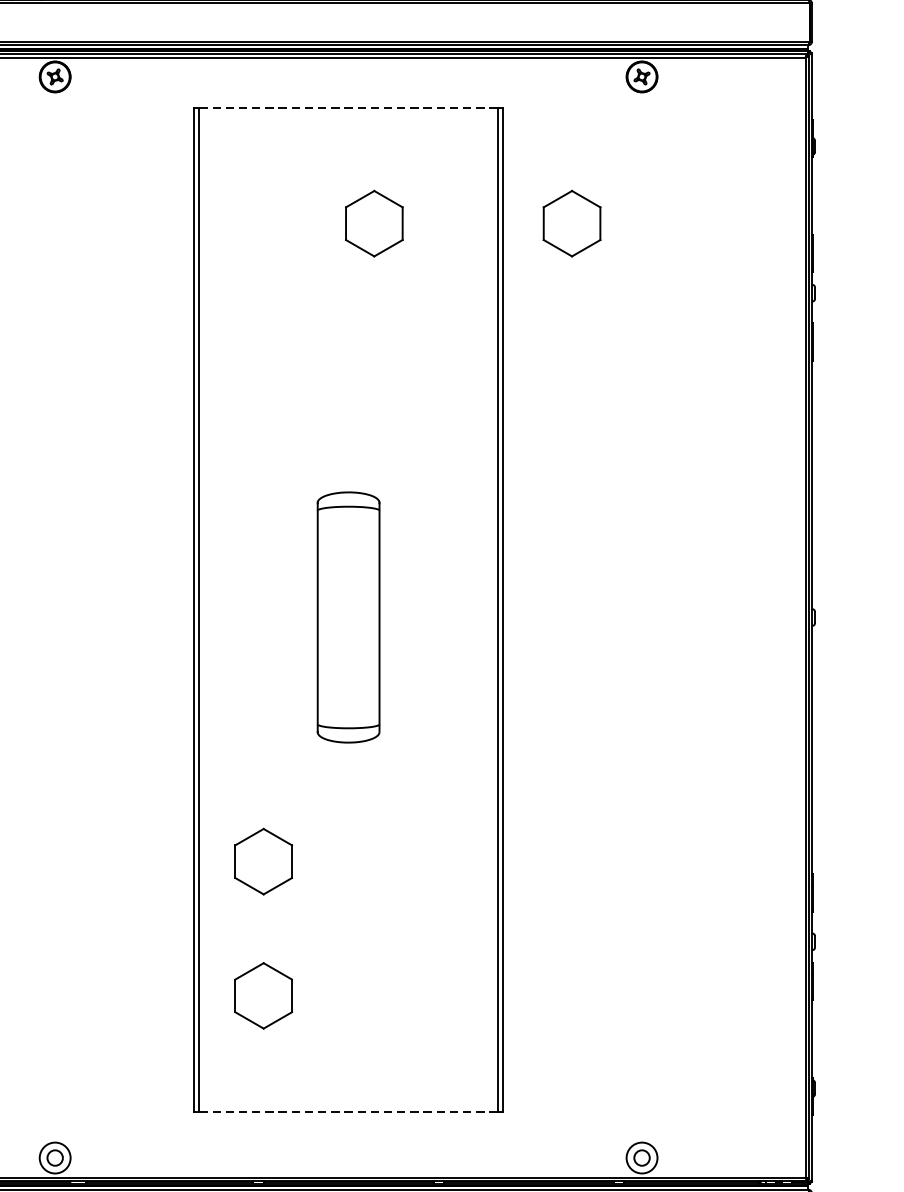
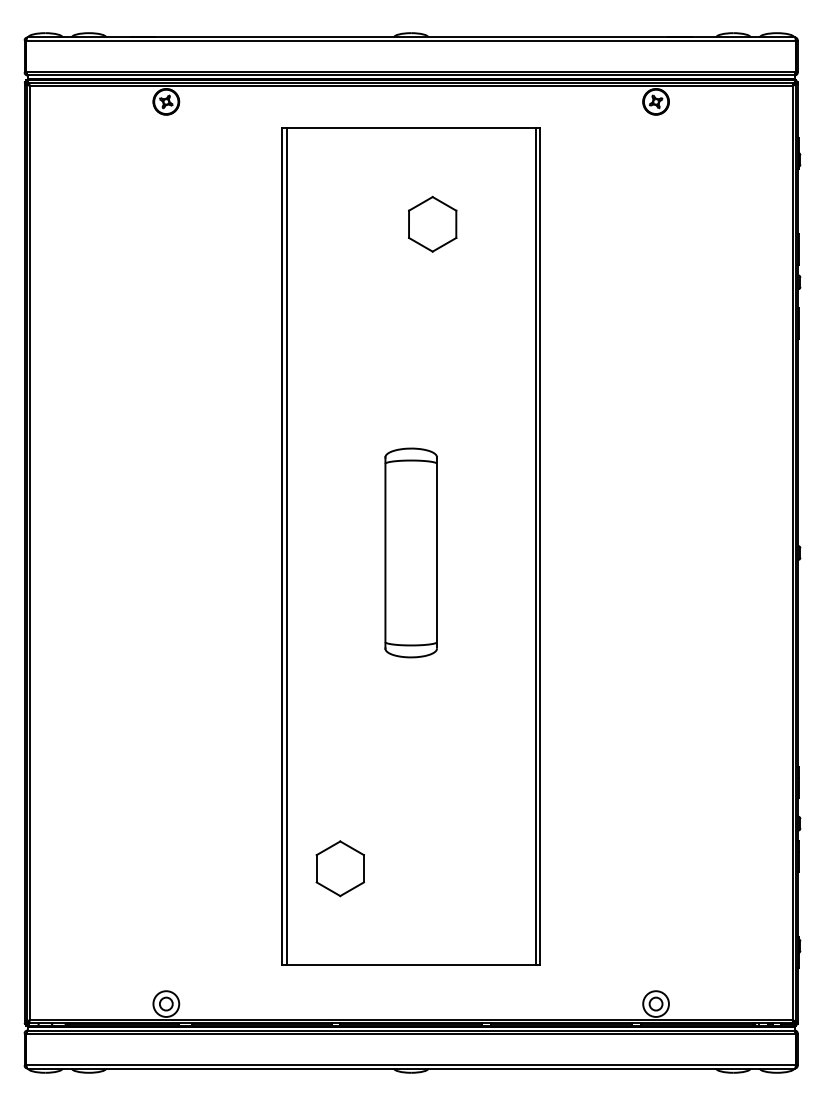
line: (348, 107) -> (411, 127), dashed -> solid
part: (571, 222) -> (597, 223), removed
part: (262, 861) -> (339, 756), removed
line: (348, 1111) -> (411, 965), dashed -> solid

